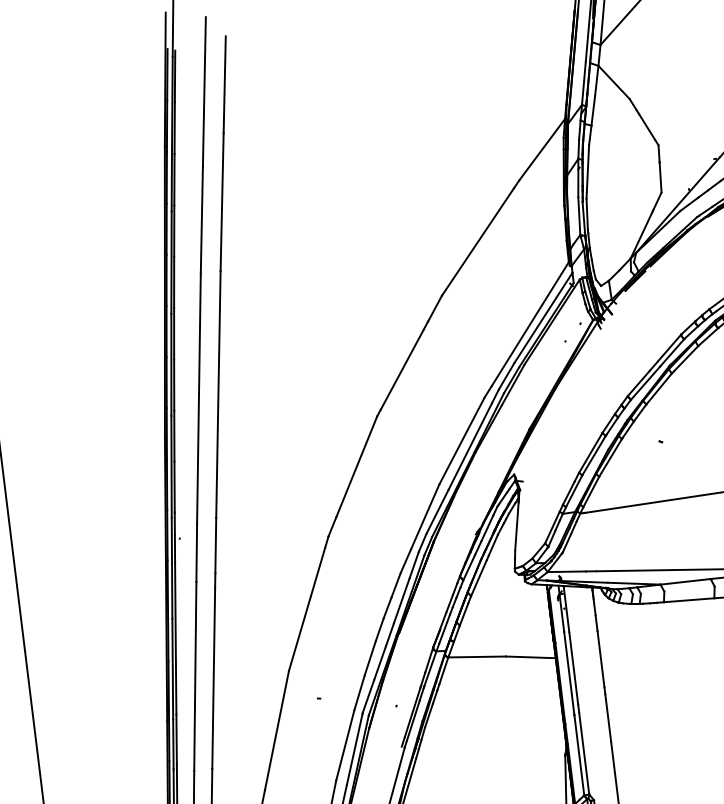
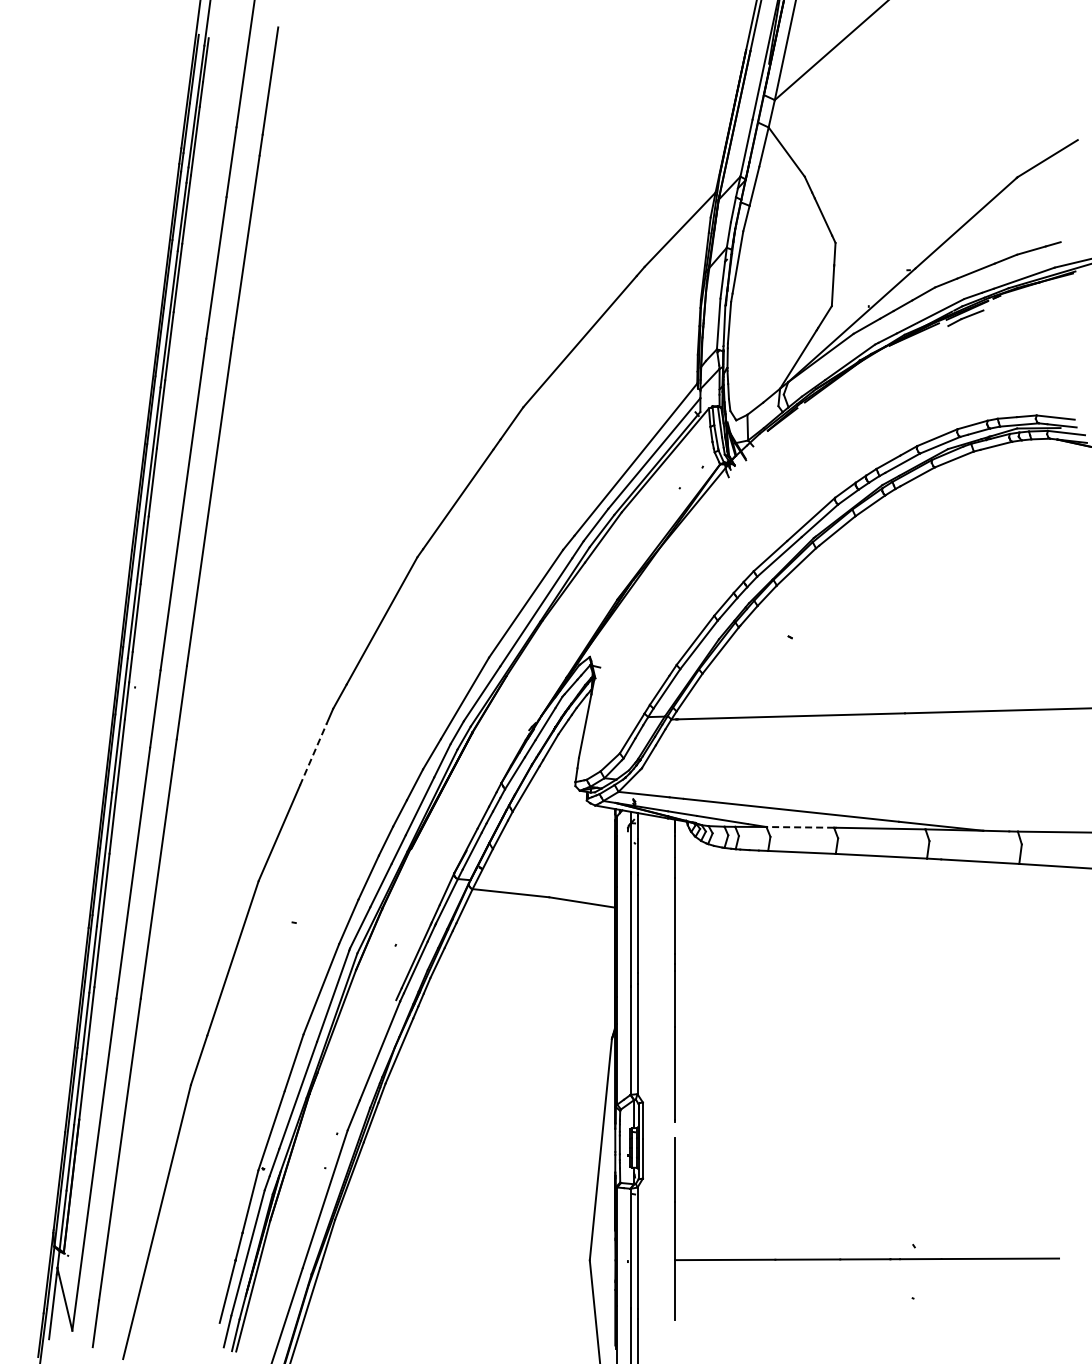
line: (318, 572) -> (313, 754), solid -> dashed
line: (685, 581) -> (800, 827), solid -> dashed

